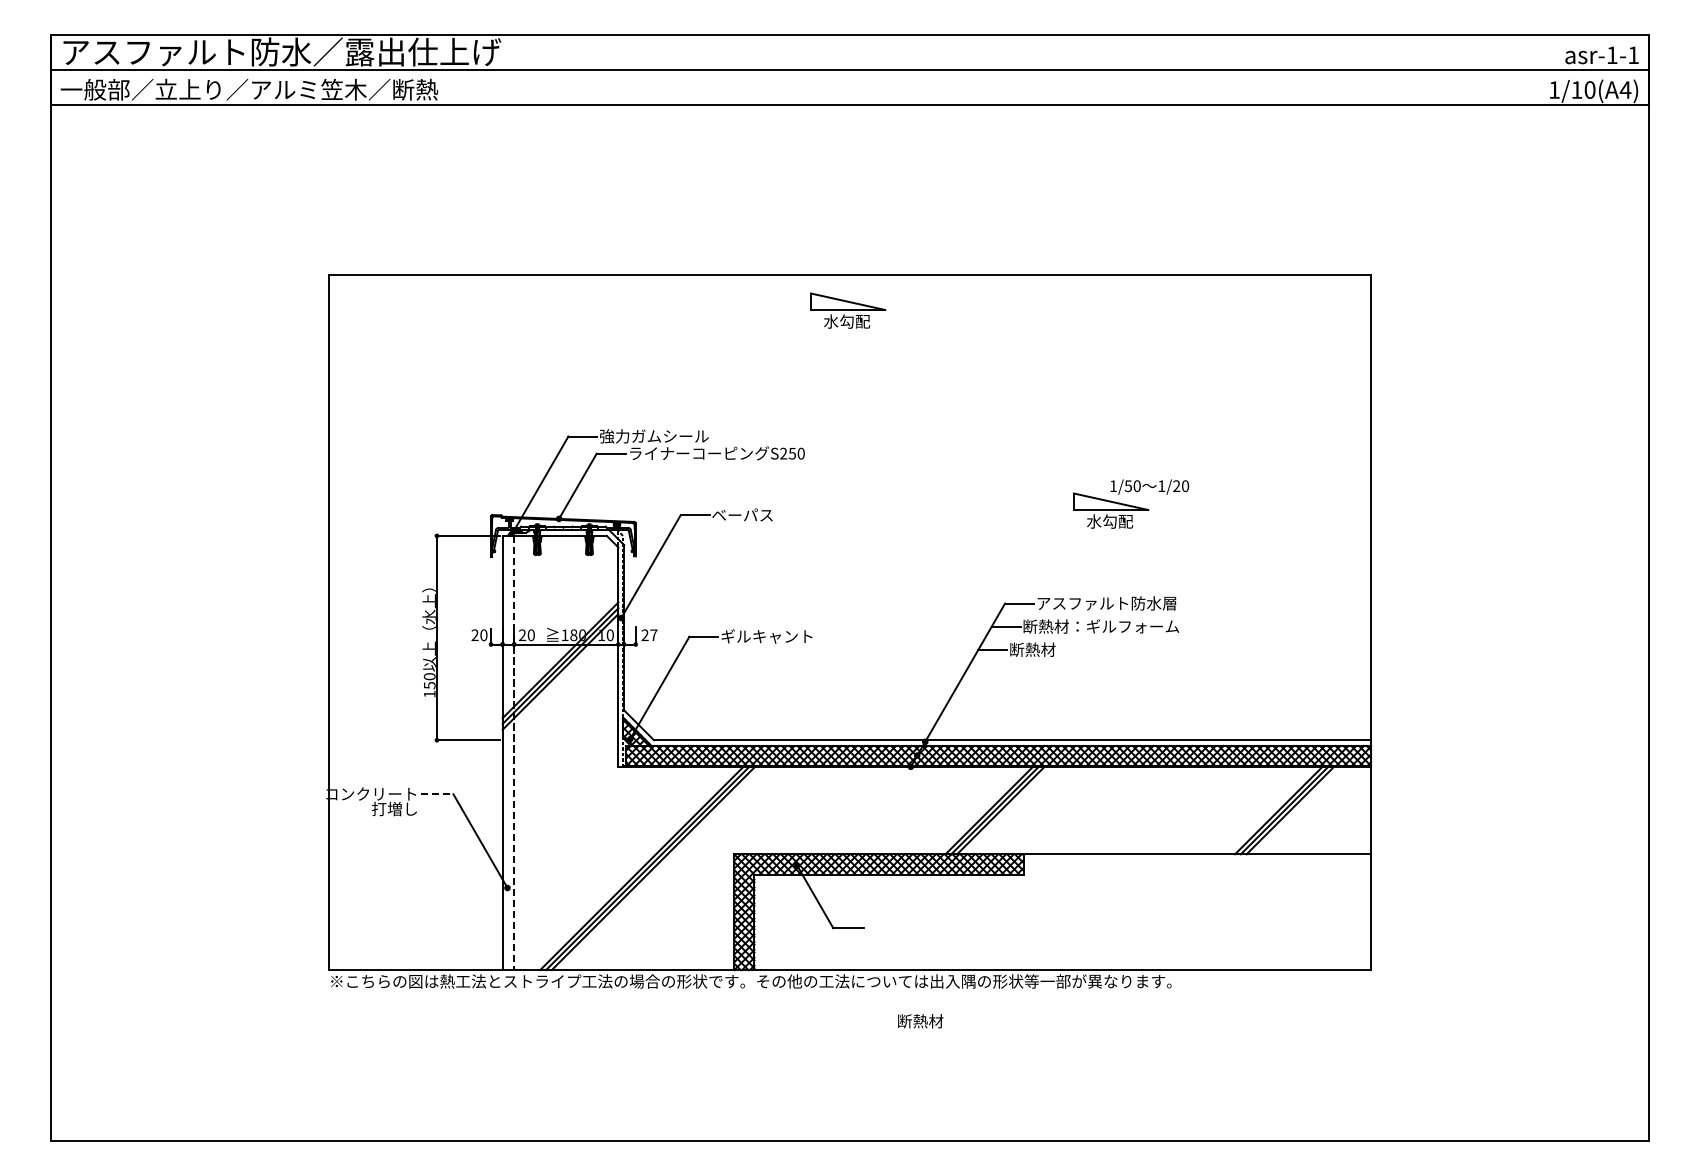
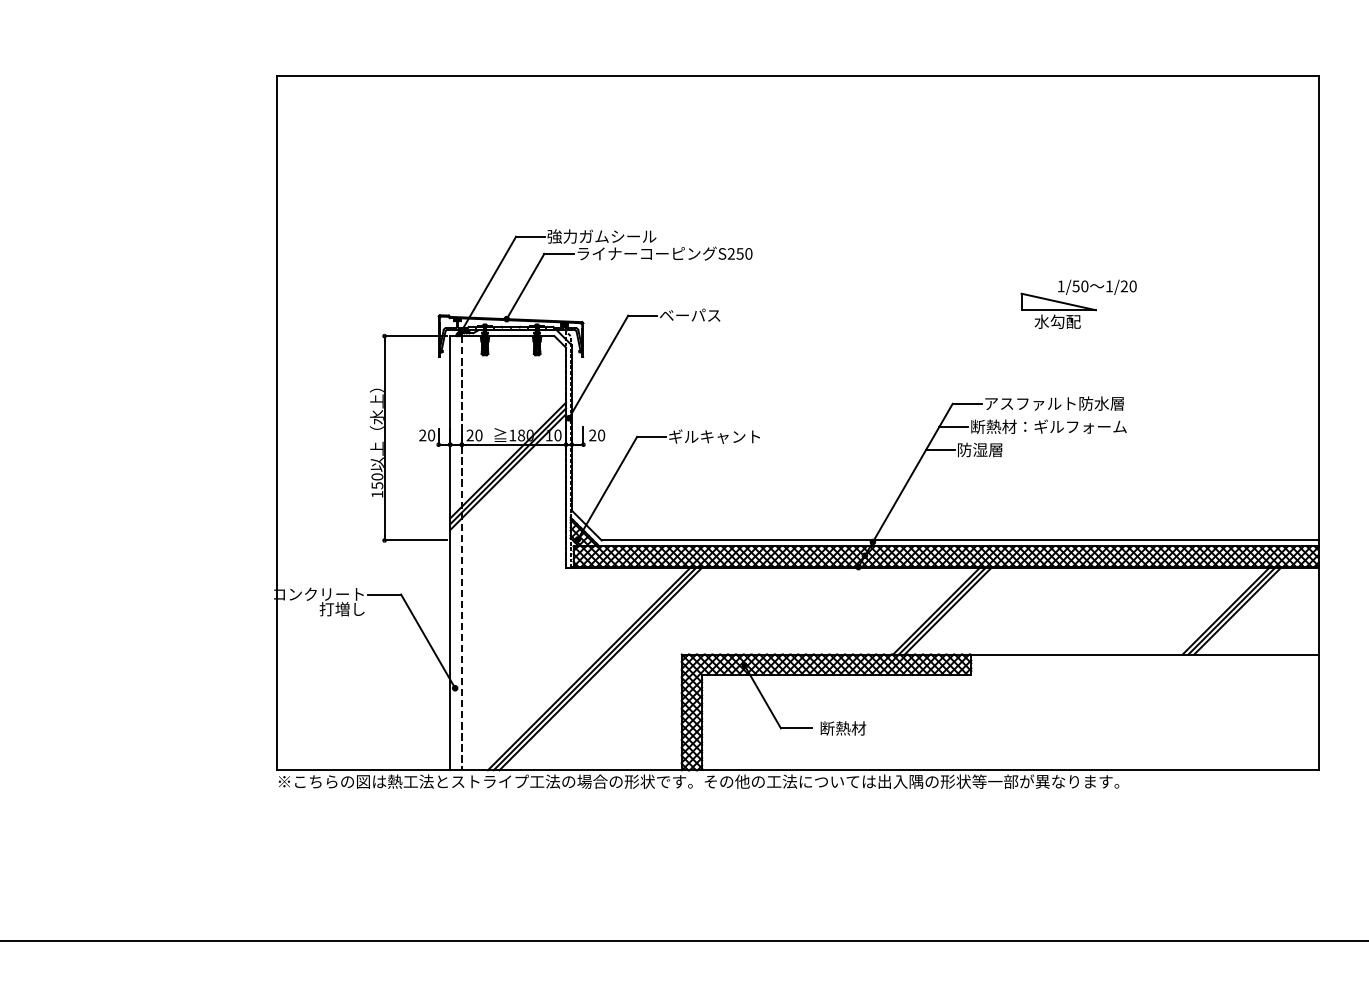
part: (848, 310) -> (796, 110), removed
text: (653, 635) -> (601, 435), 27 -> 20
text: (1032, 649) -> (980, 449), 断熱材 -> 防湿層
line: (437, 794) -> (385, 594), dashed -> solid
text: (920, 1021) -> (843, 728), moved

